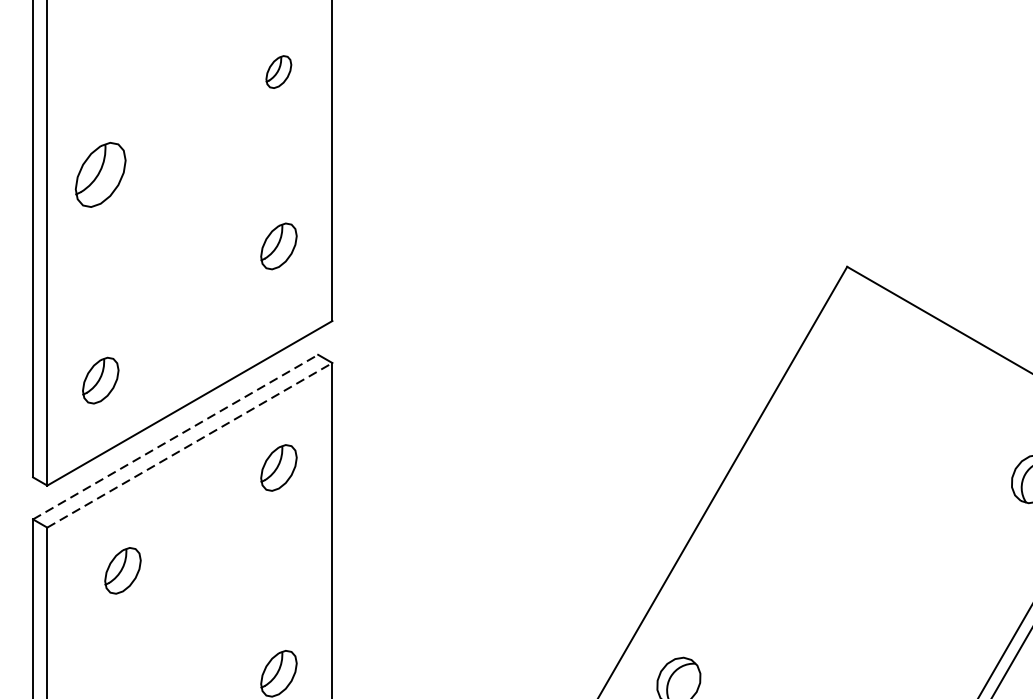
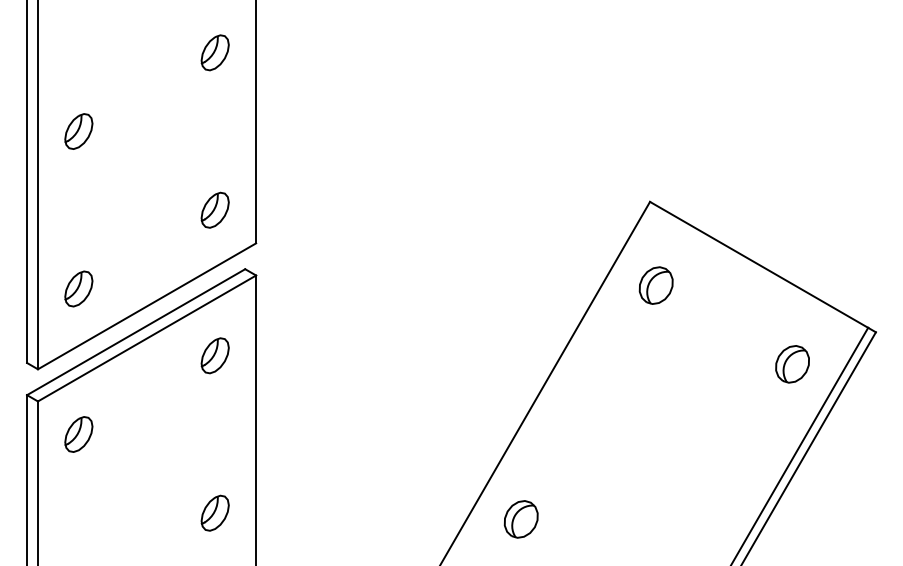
part: (278, 71) -> (214, 52), size x1.43
part: (100, 174) -> (78, 131), size x0.71
part: (278, 245) -> (214, 209), moved
part: (854, 376) -> (655, 285), added
line: (176, 437) -> (136, 332), dashed -> solid
line: (190, 445) -> (147, 338), dashed -> solid
part: (122, 570) -> (78, 434), moved

